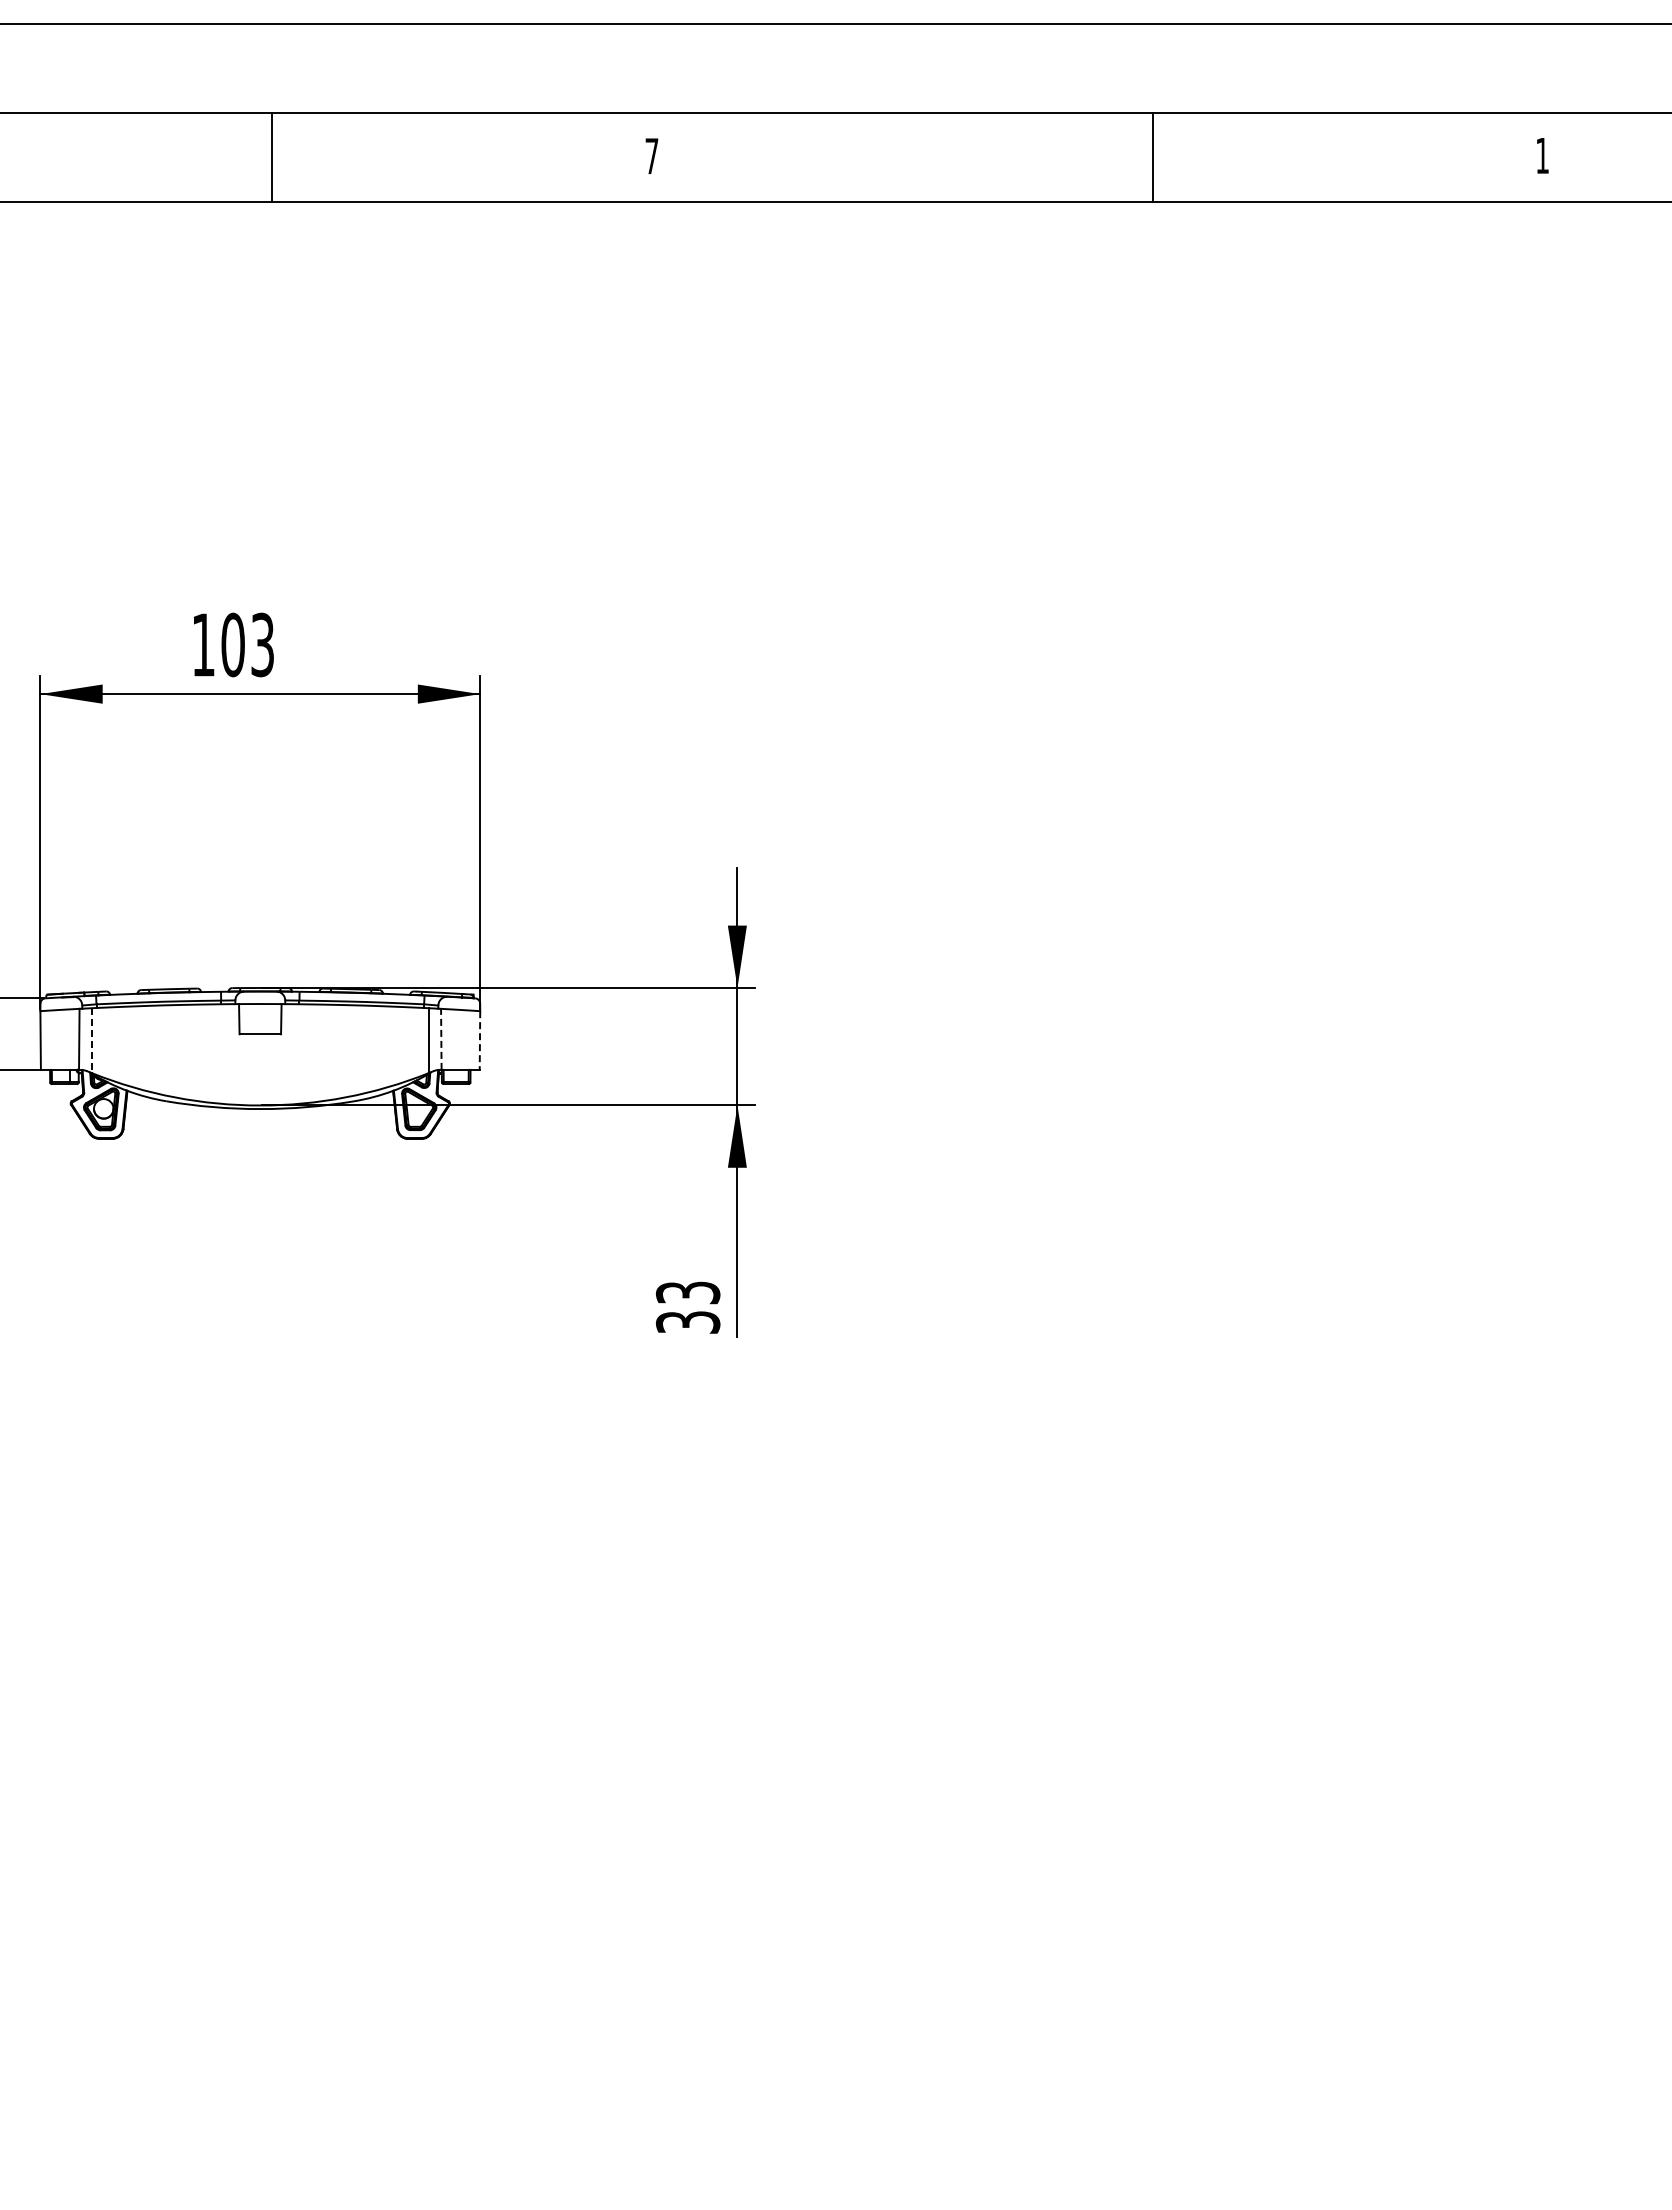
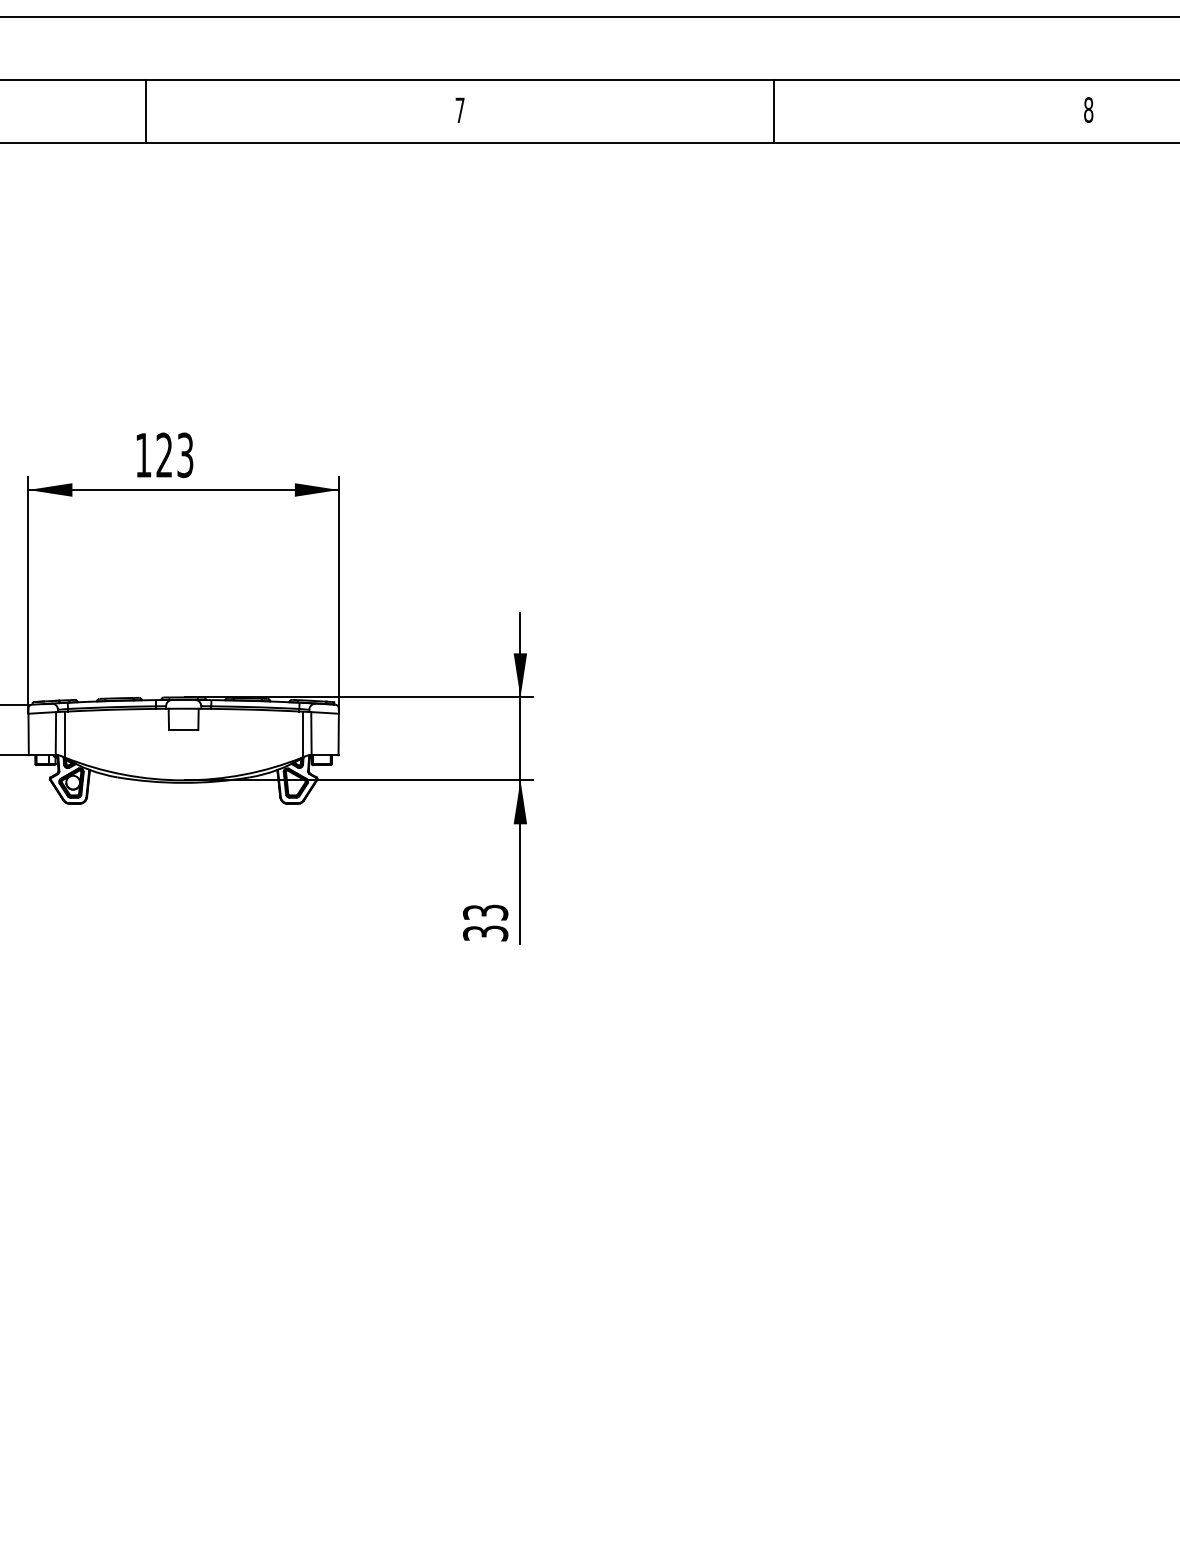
text: (1542, 155) -> (1088, 109), 1 -> 8
line: (271, 157) -> (145, 111), moved
line: (1152, 157) -> (773, 111), moved
text: (232, 644) -> (164, 454), 103 -> 123
line: (441, 1039) -> (311, 733), dashed -> solid
line: (91, 1041) -> (64, 735), dashed -> solid
line: (479, 1041) -> (338, 735), dashed -> solid

